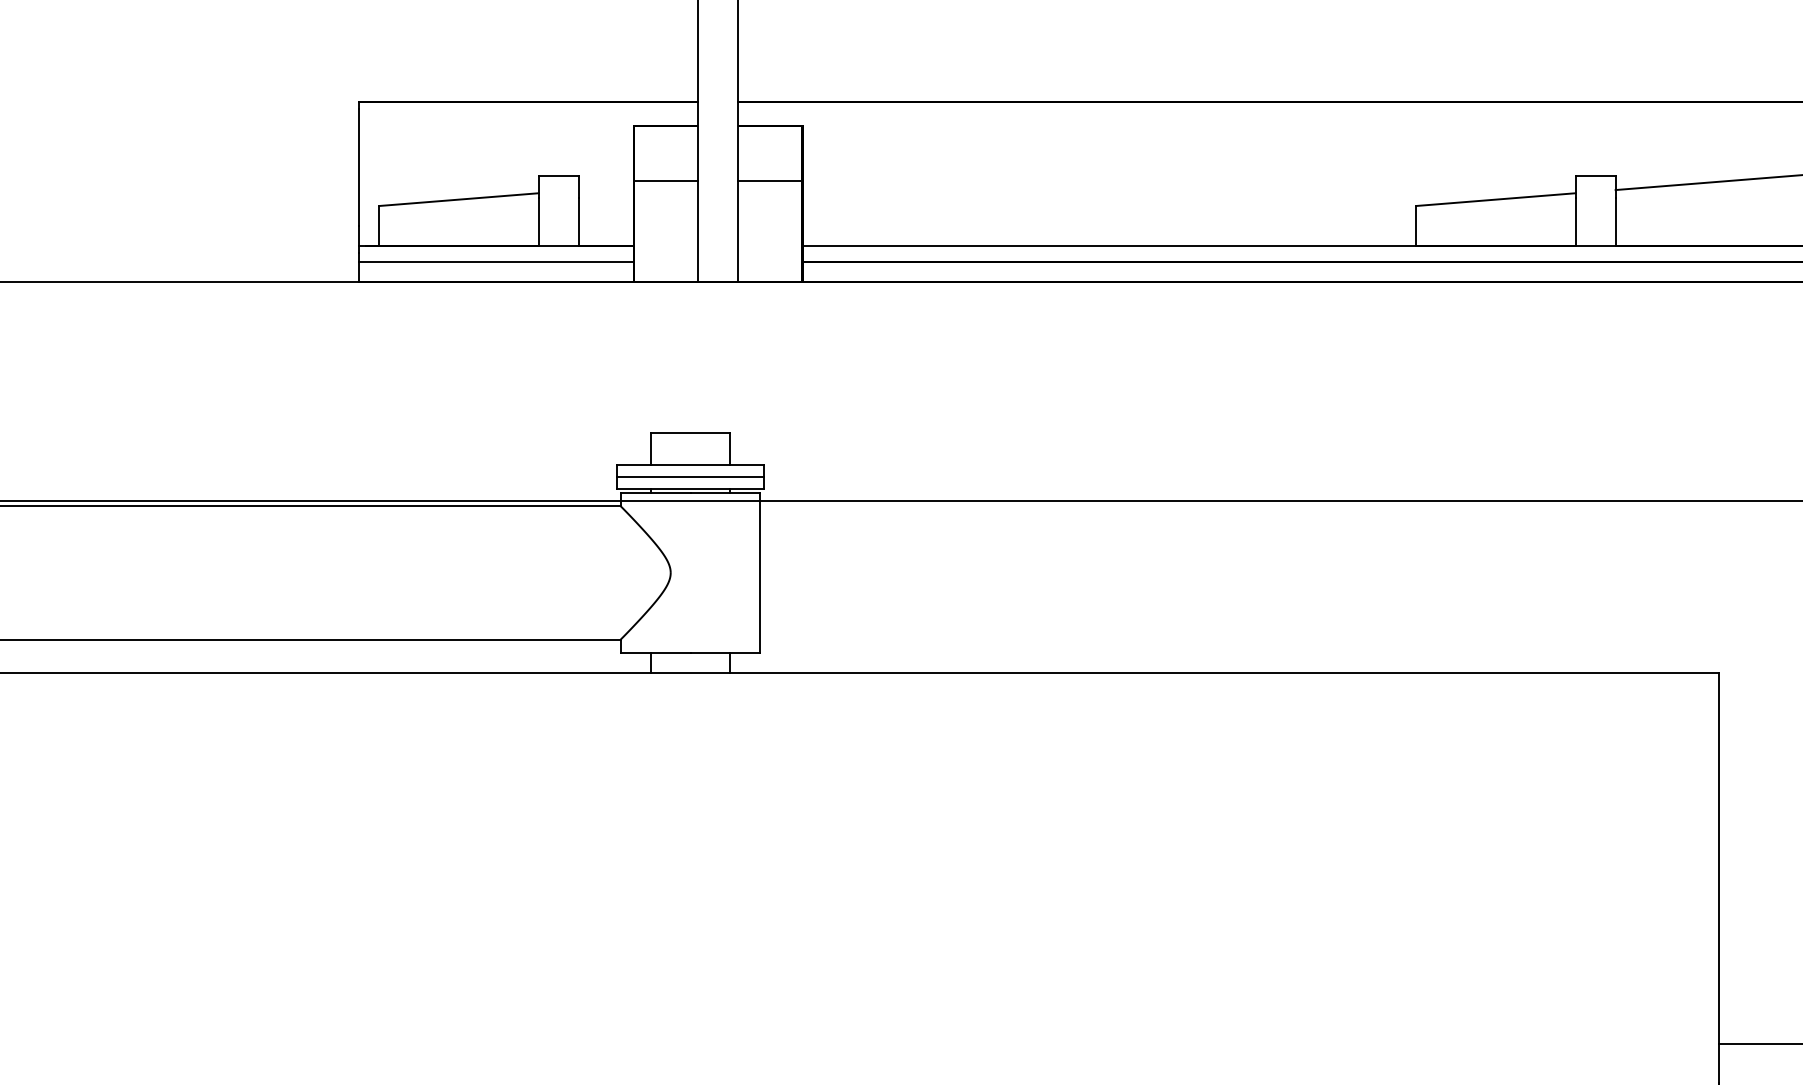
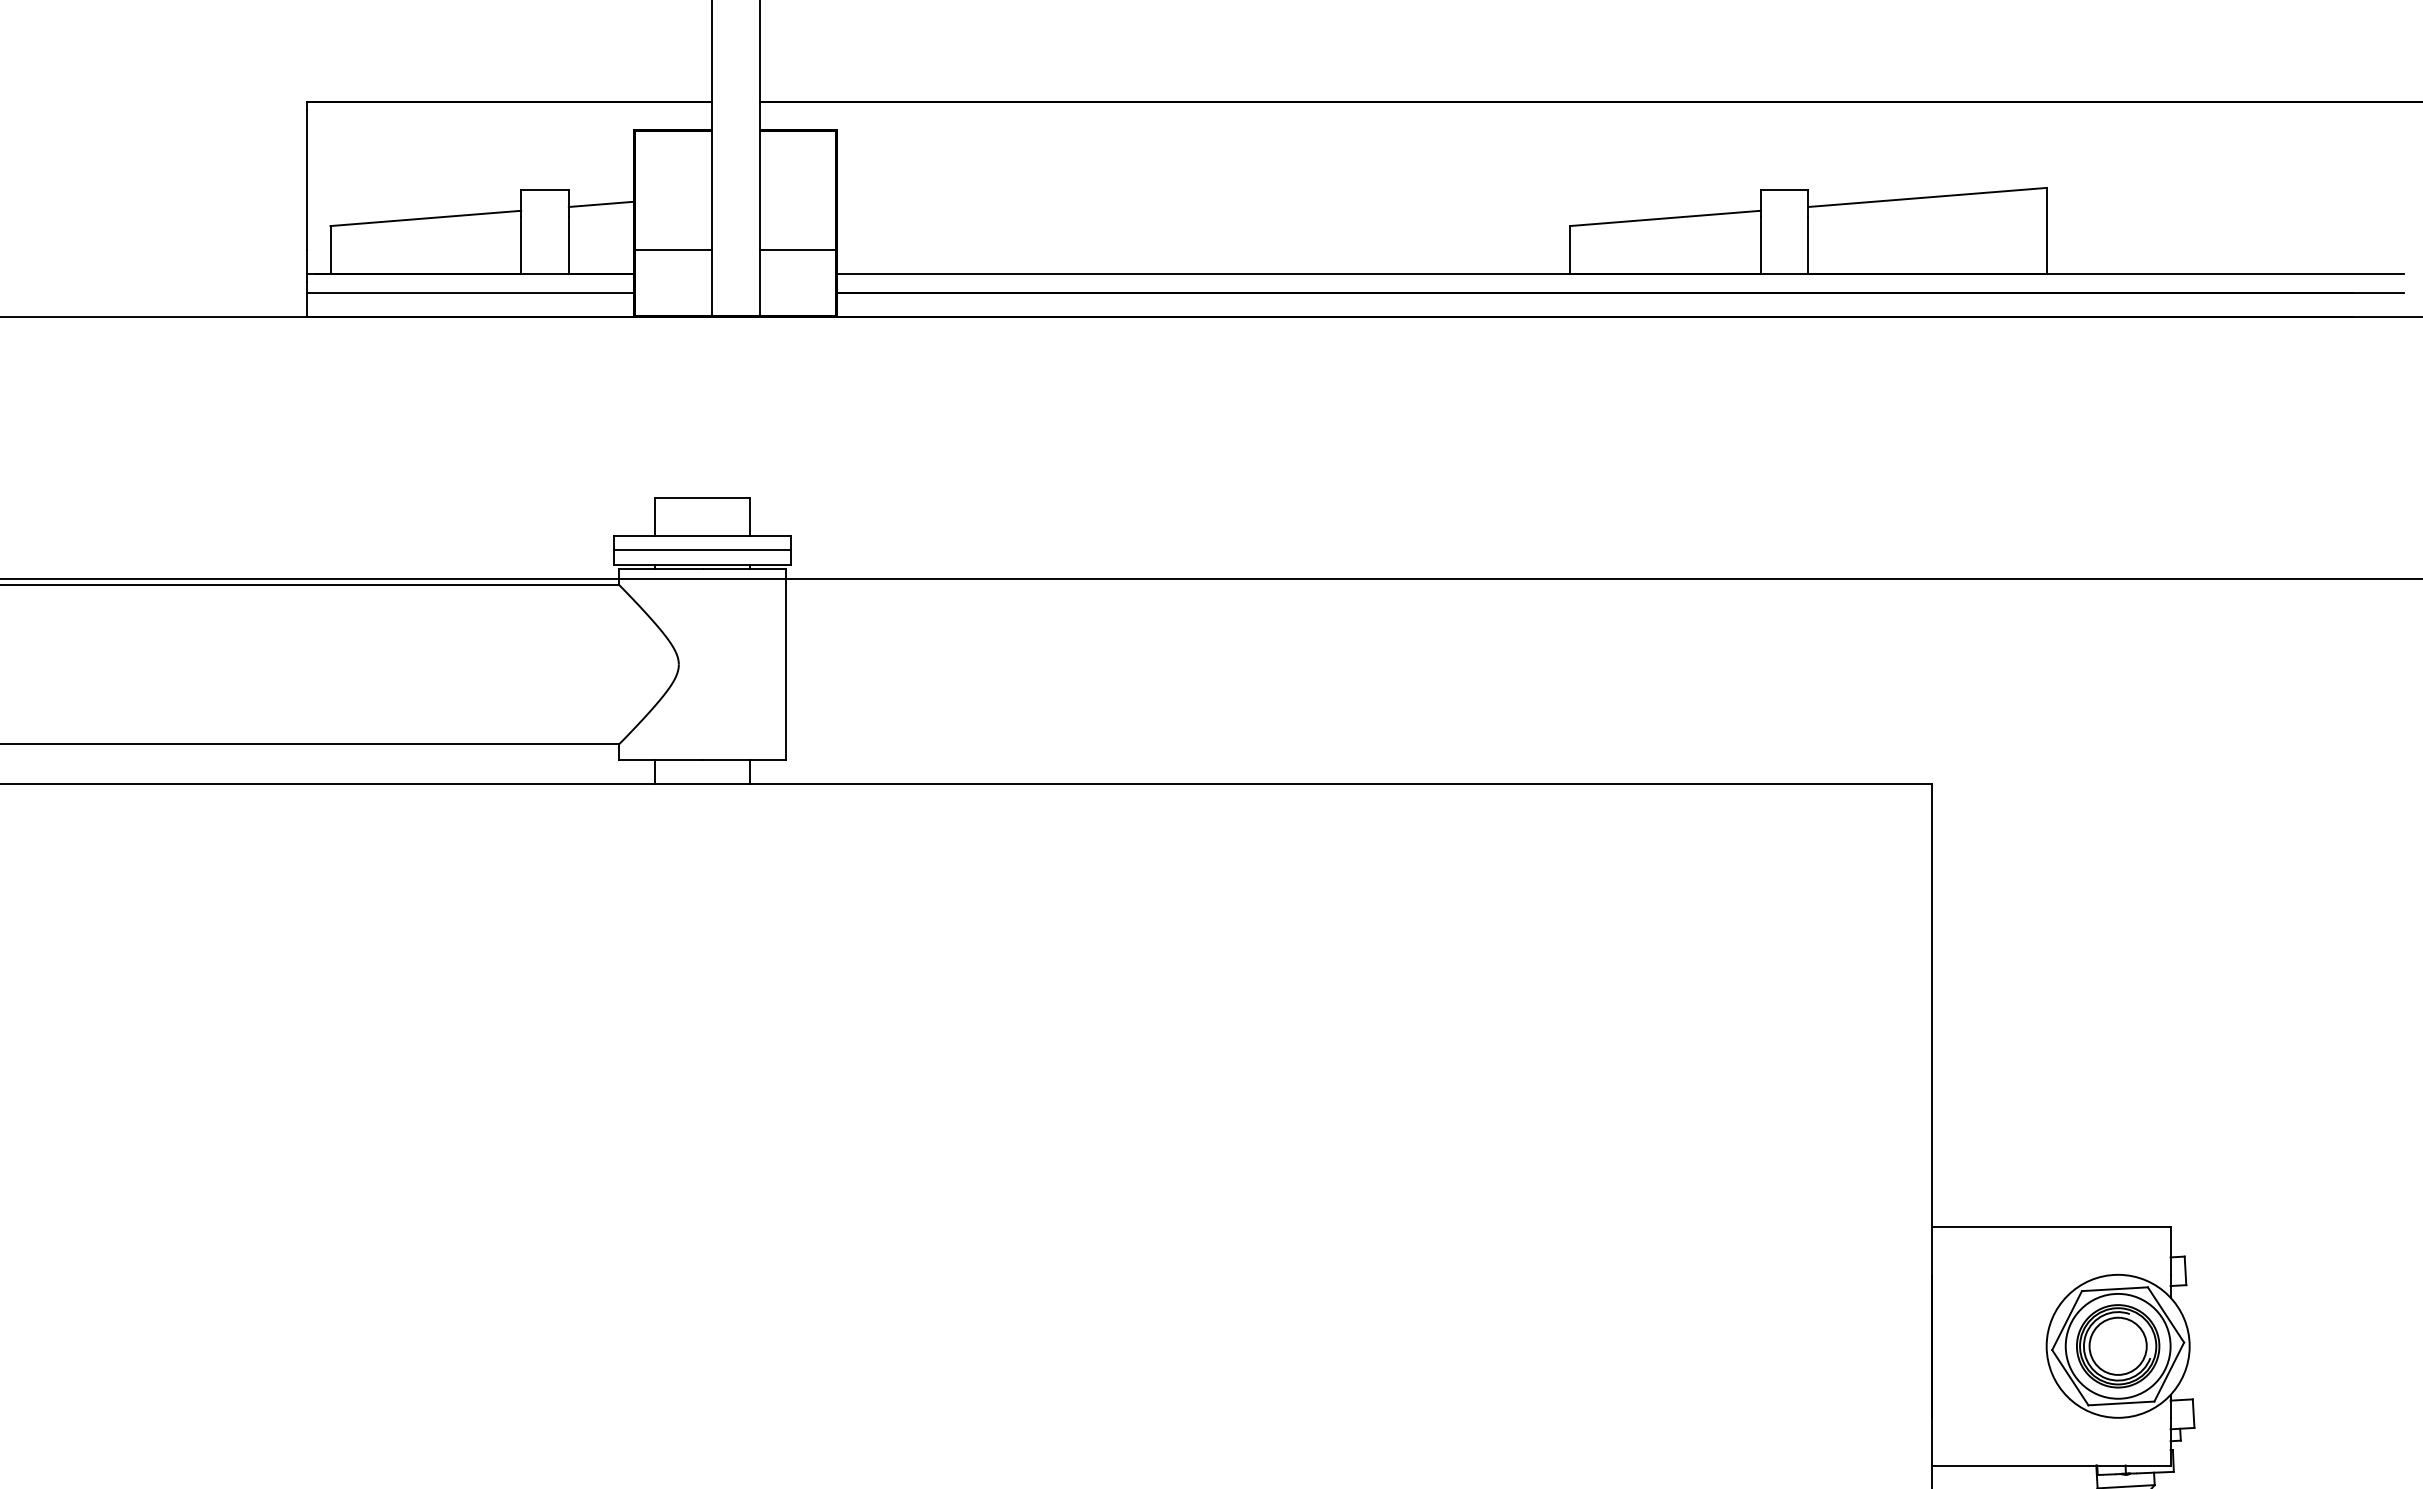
line: (665, 180) -> (672, 249), moved
line: (769, 180) -> (797, 249), moved
line: (606, 187) -> (601, 204), added

